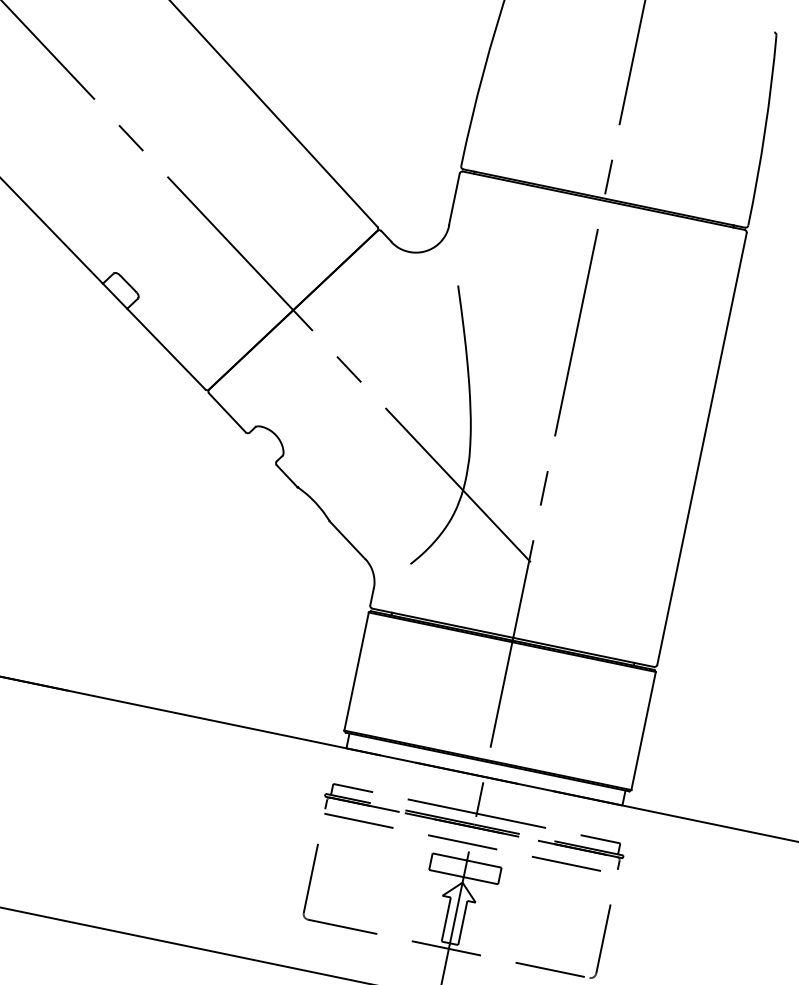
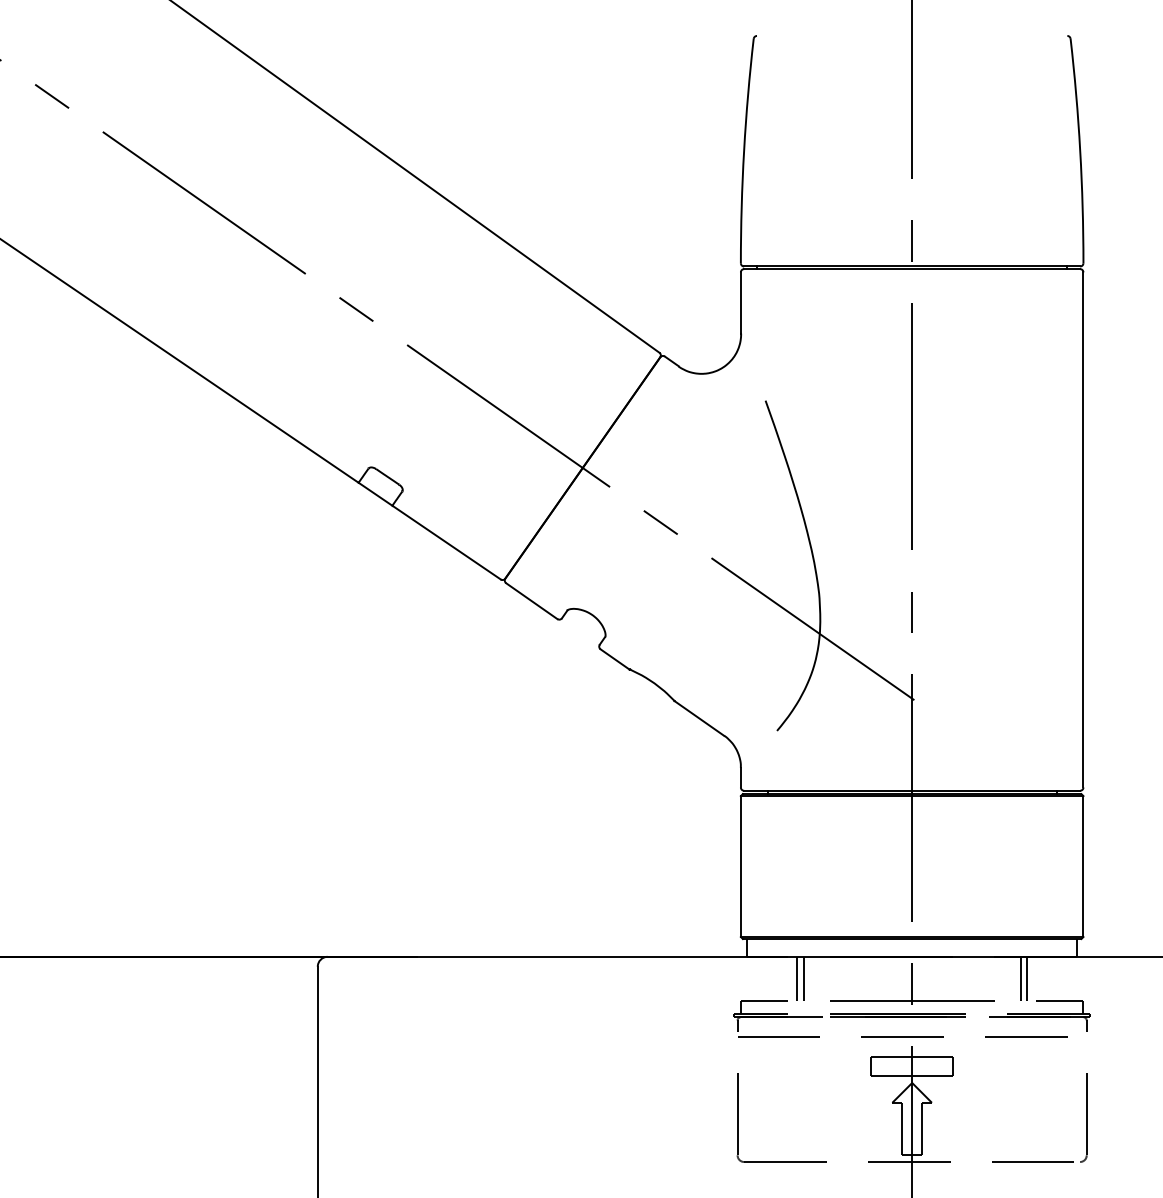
line: (383, 775) -> (796, 978), added
line: (389, 776) -> (803, 978), added
line: (571, 813) -> (1020, 978), added
line: (577, 815) -> (1027, 978), added

